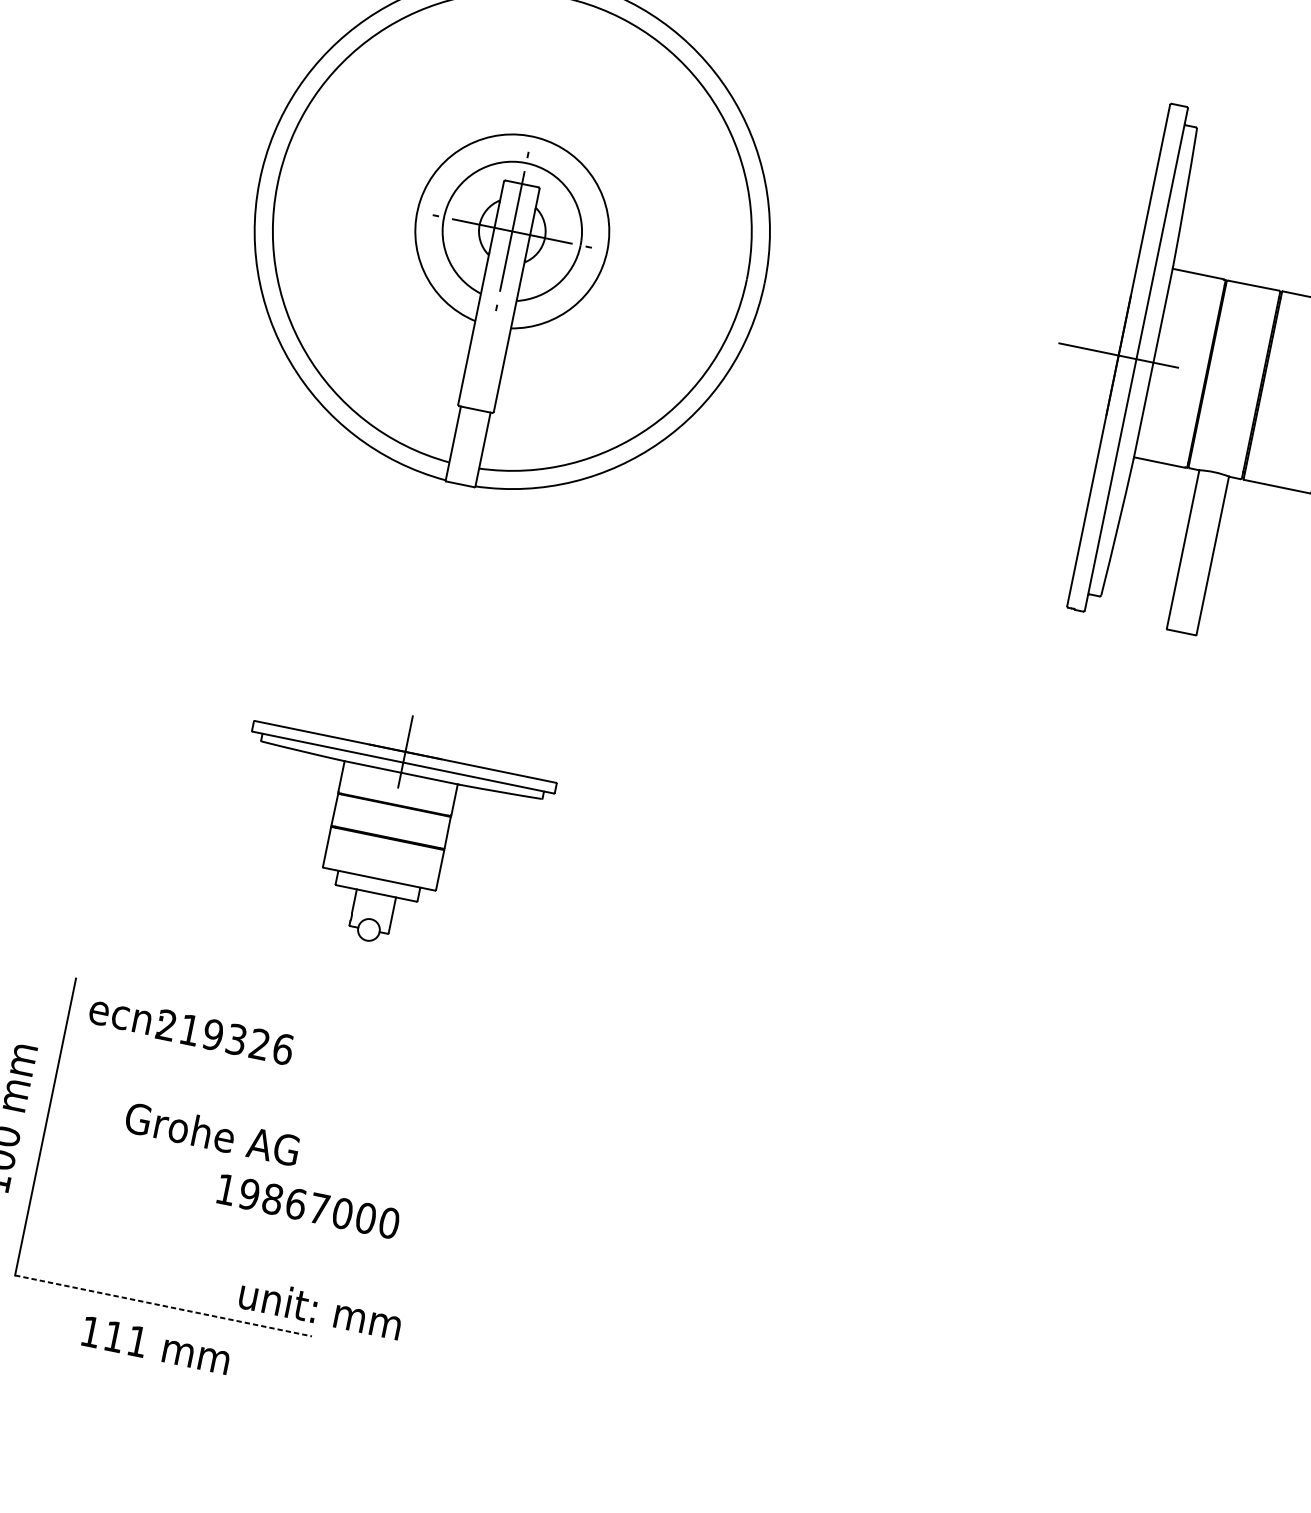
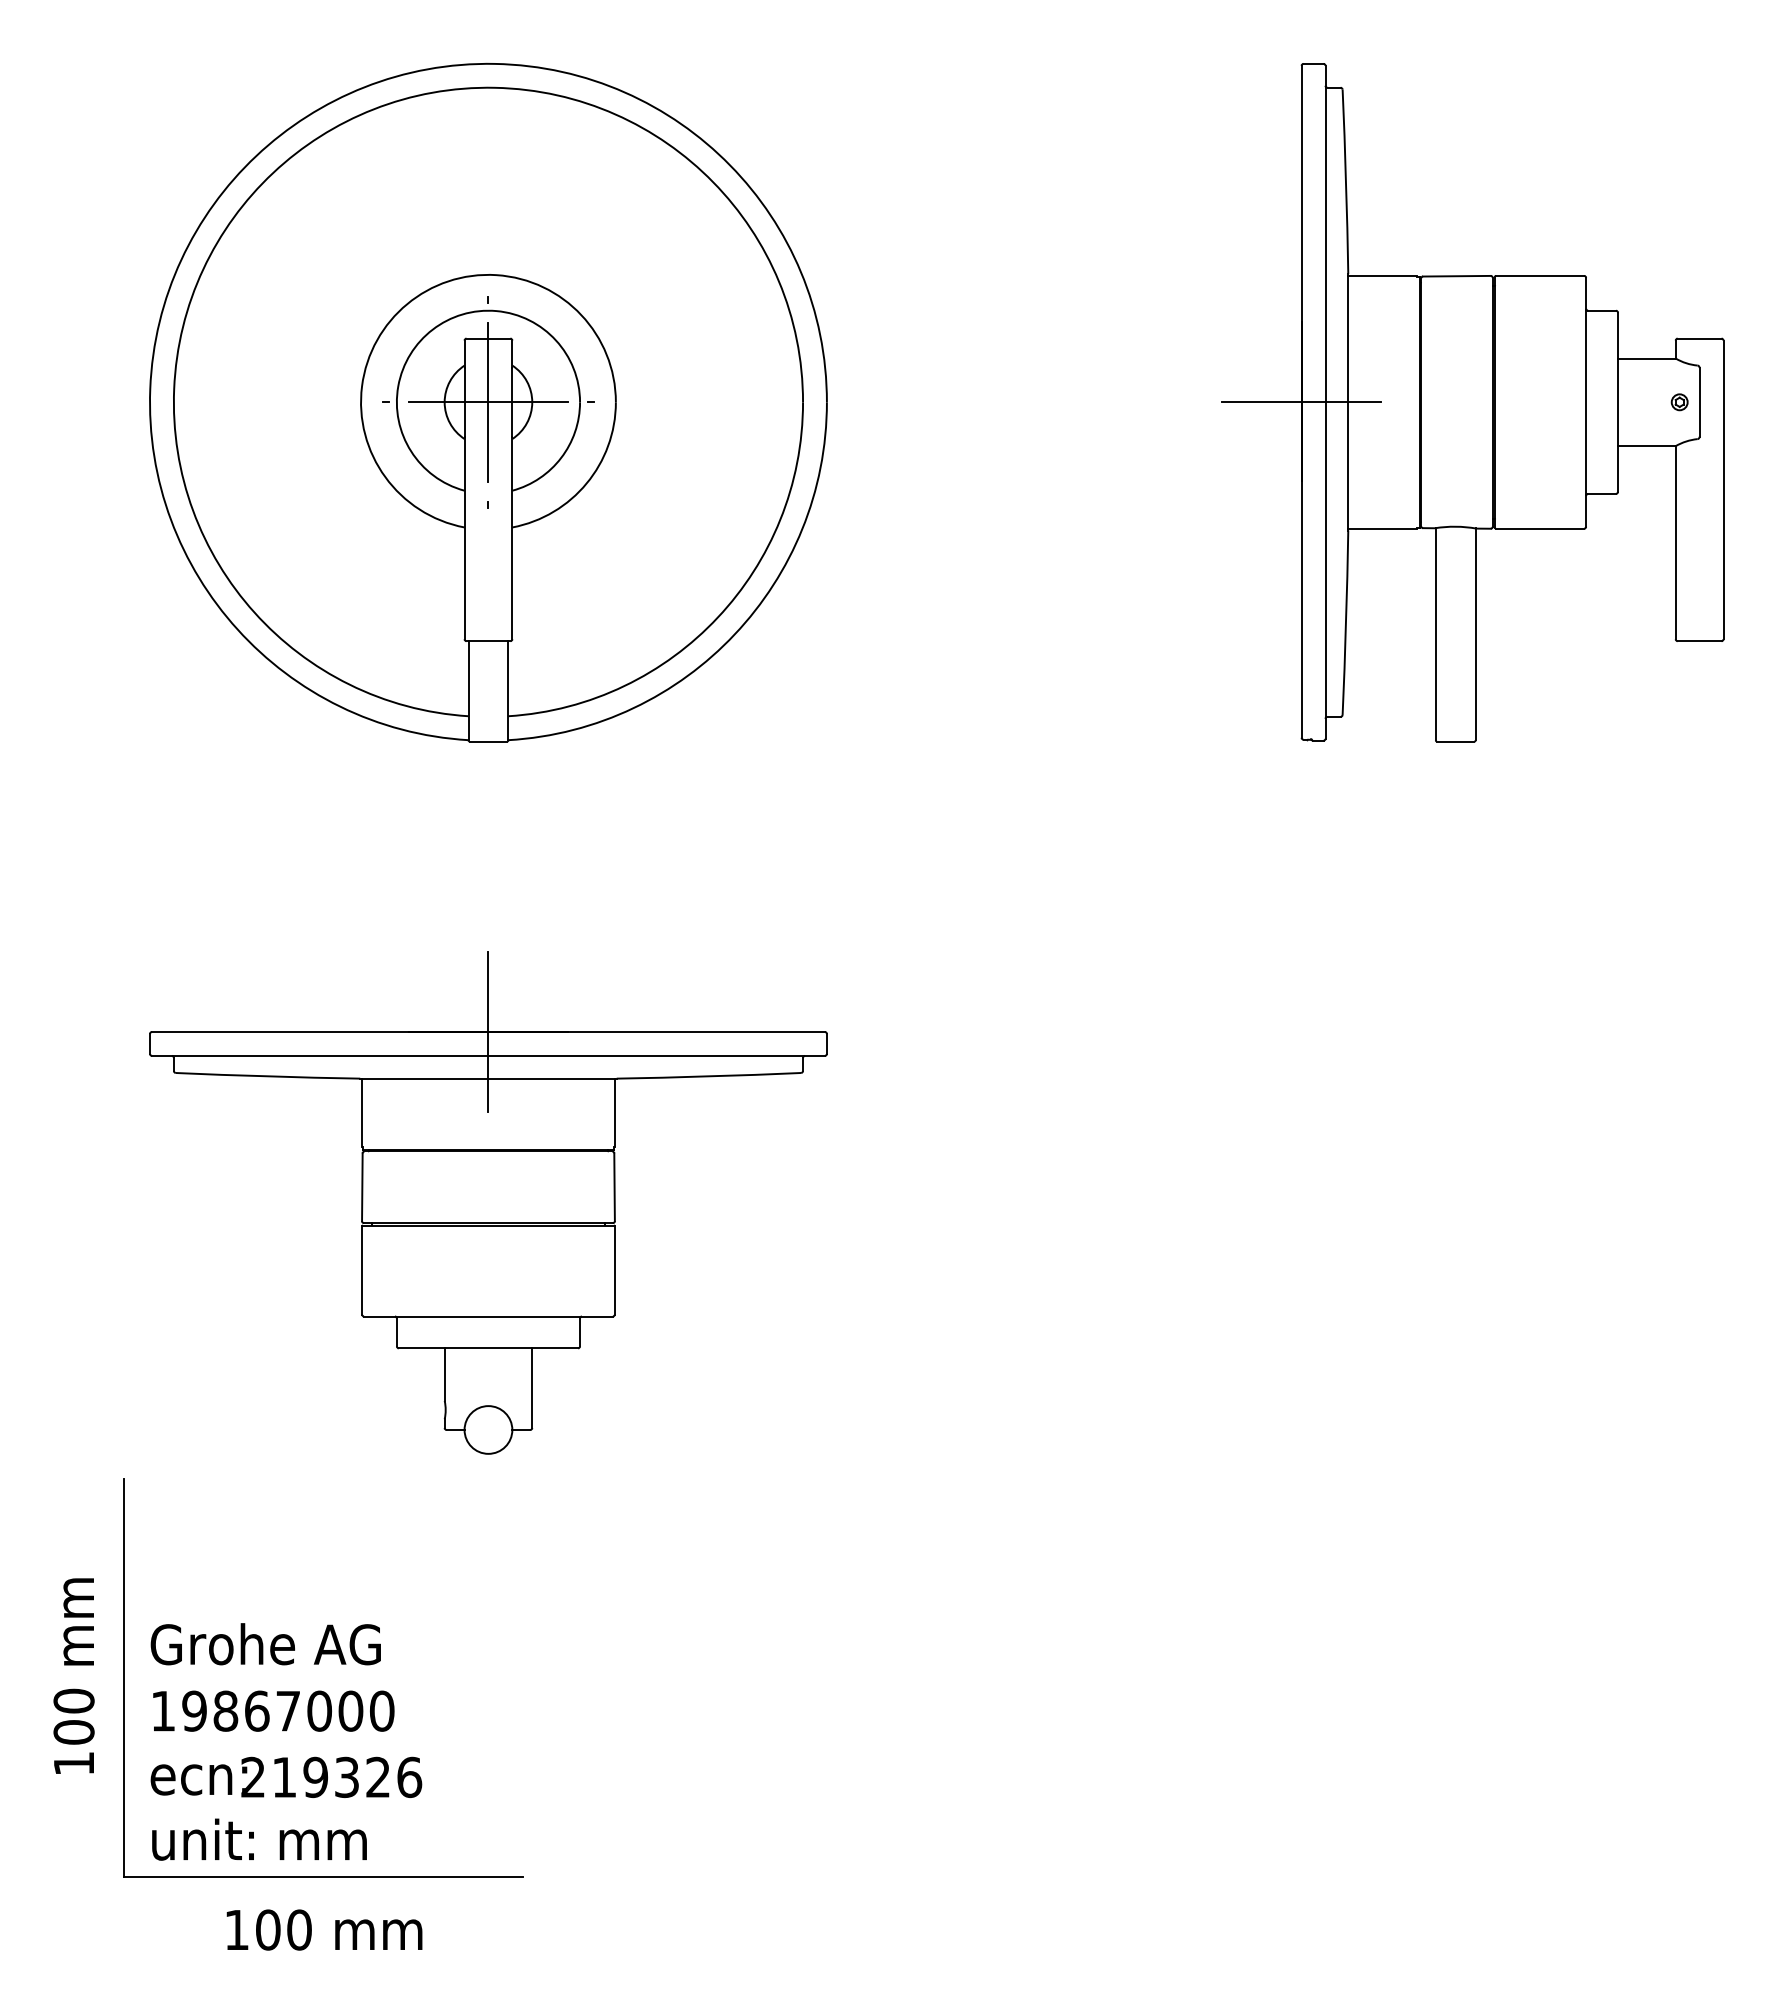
part: (389, 828) -> (488, 1202), size x1.67
text: (191, 1029) -> (286, 1776), moved
text: (212, 1134) -> (265, 1644), moved
text: (308, 1206) -> (273, 1710), moved
line: (163, 1306) -> (323, 1877), dashed -> solid
text: (320, 1308) -> (259, 1839), moved
text: (125, 1338) -> (283, 1929), 111 -> 100

